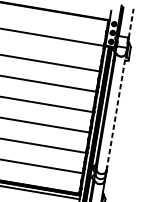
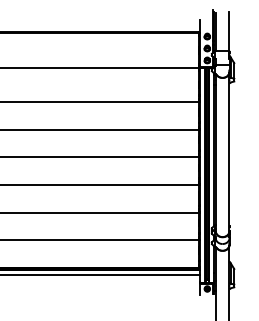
line: (131, 23) -> (229, 31), dashed -> solid
line: (116, 111) -> (229, 151), dashed -> solid

